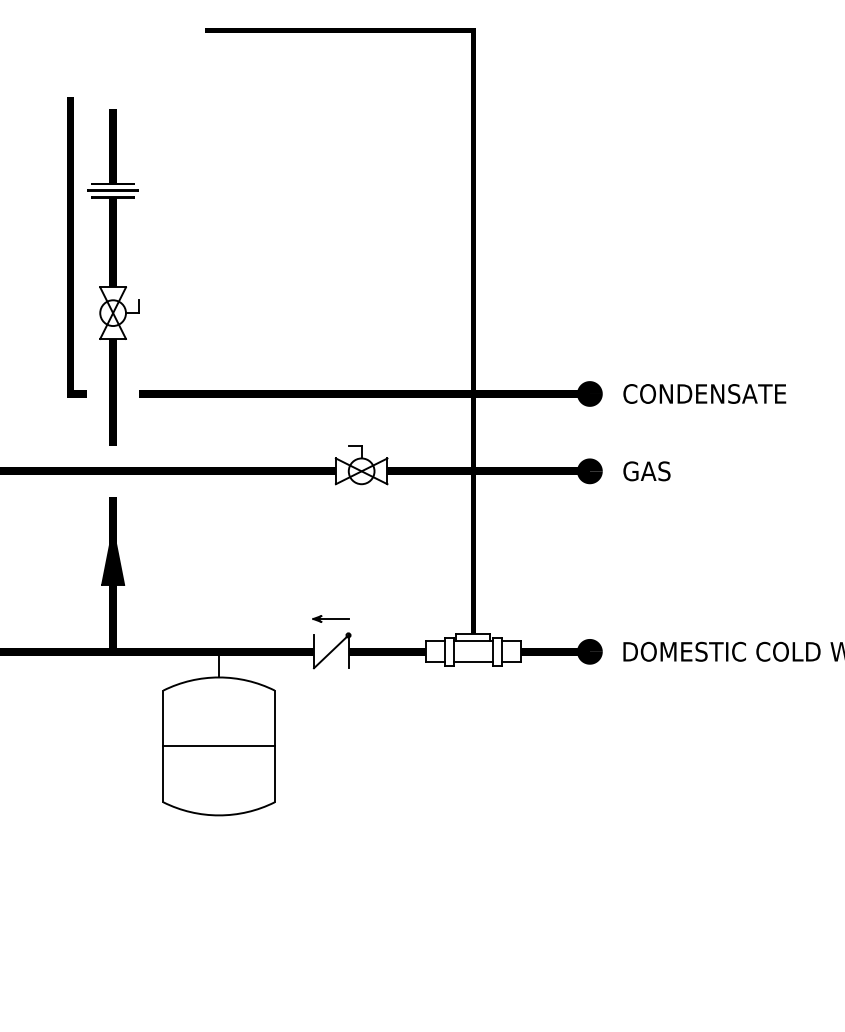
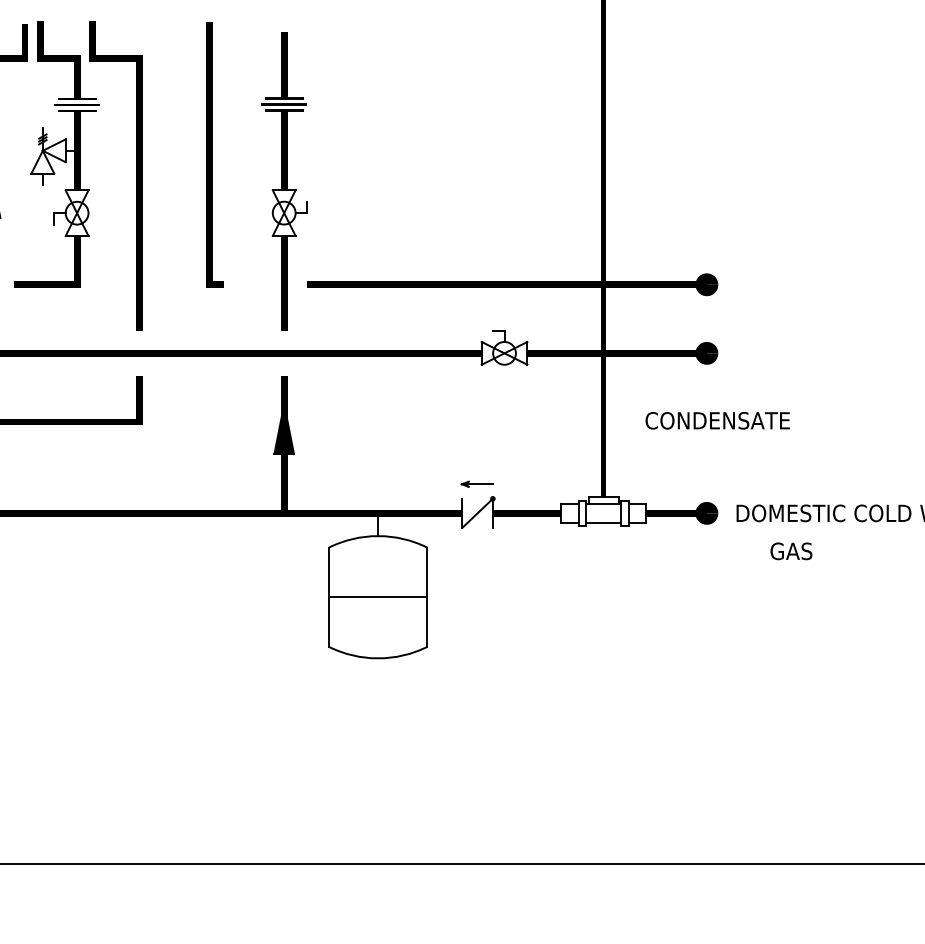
line: (73, 247) -> (212, 154), moved
text: (704, 393) -> (717, 420), moved
text: (646, 471) -> (791, 551), moved

